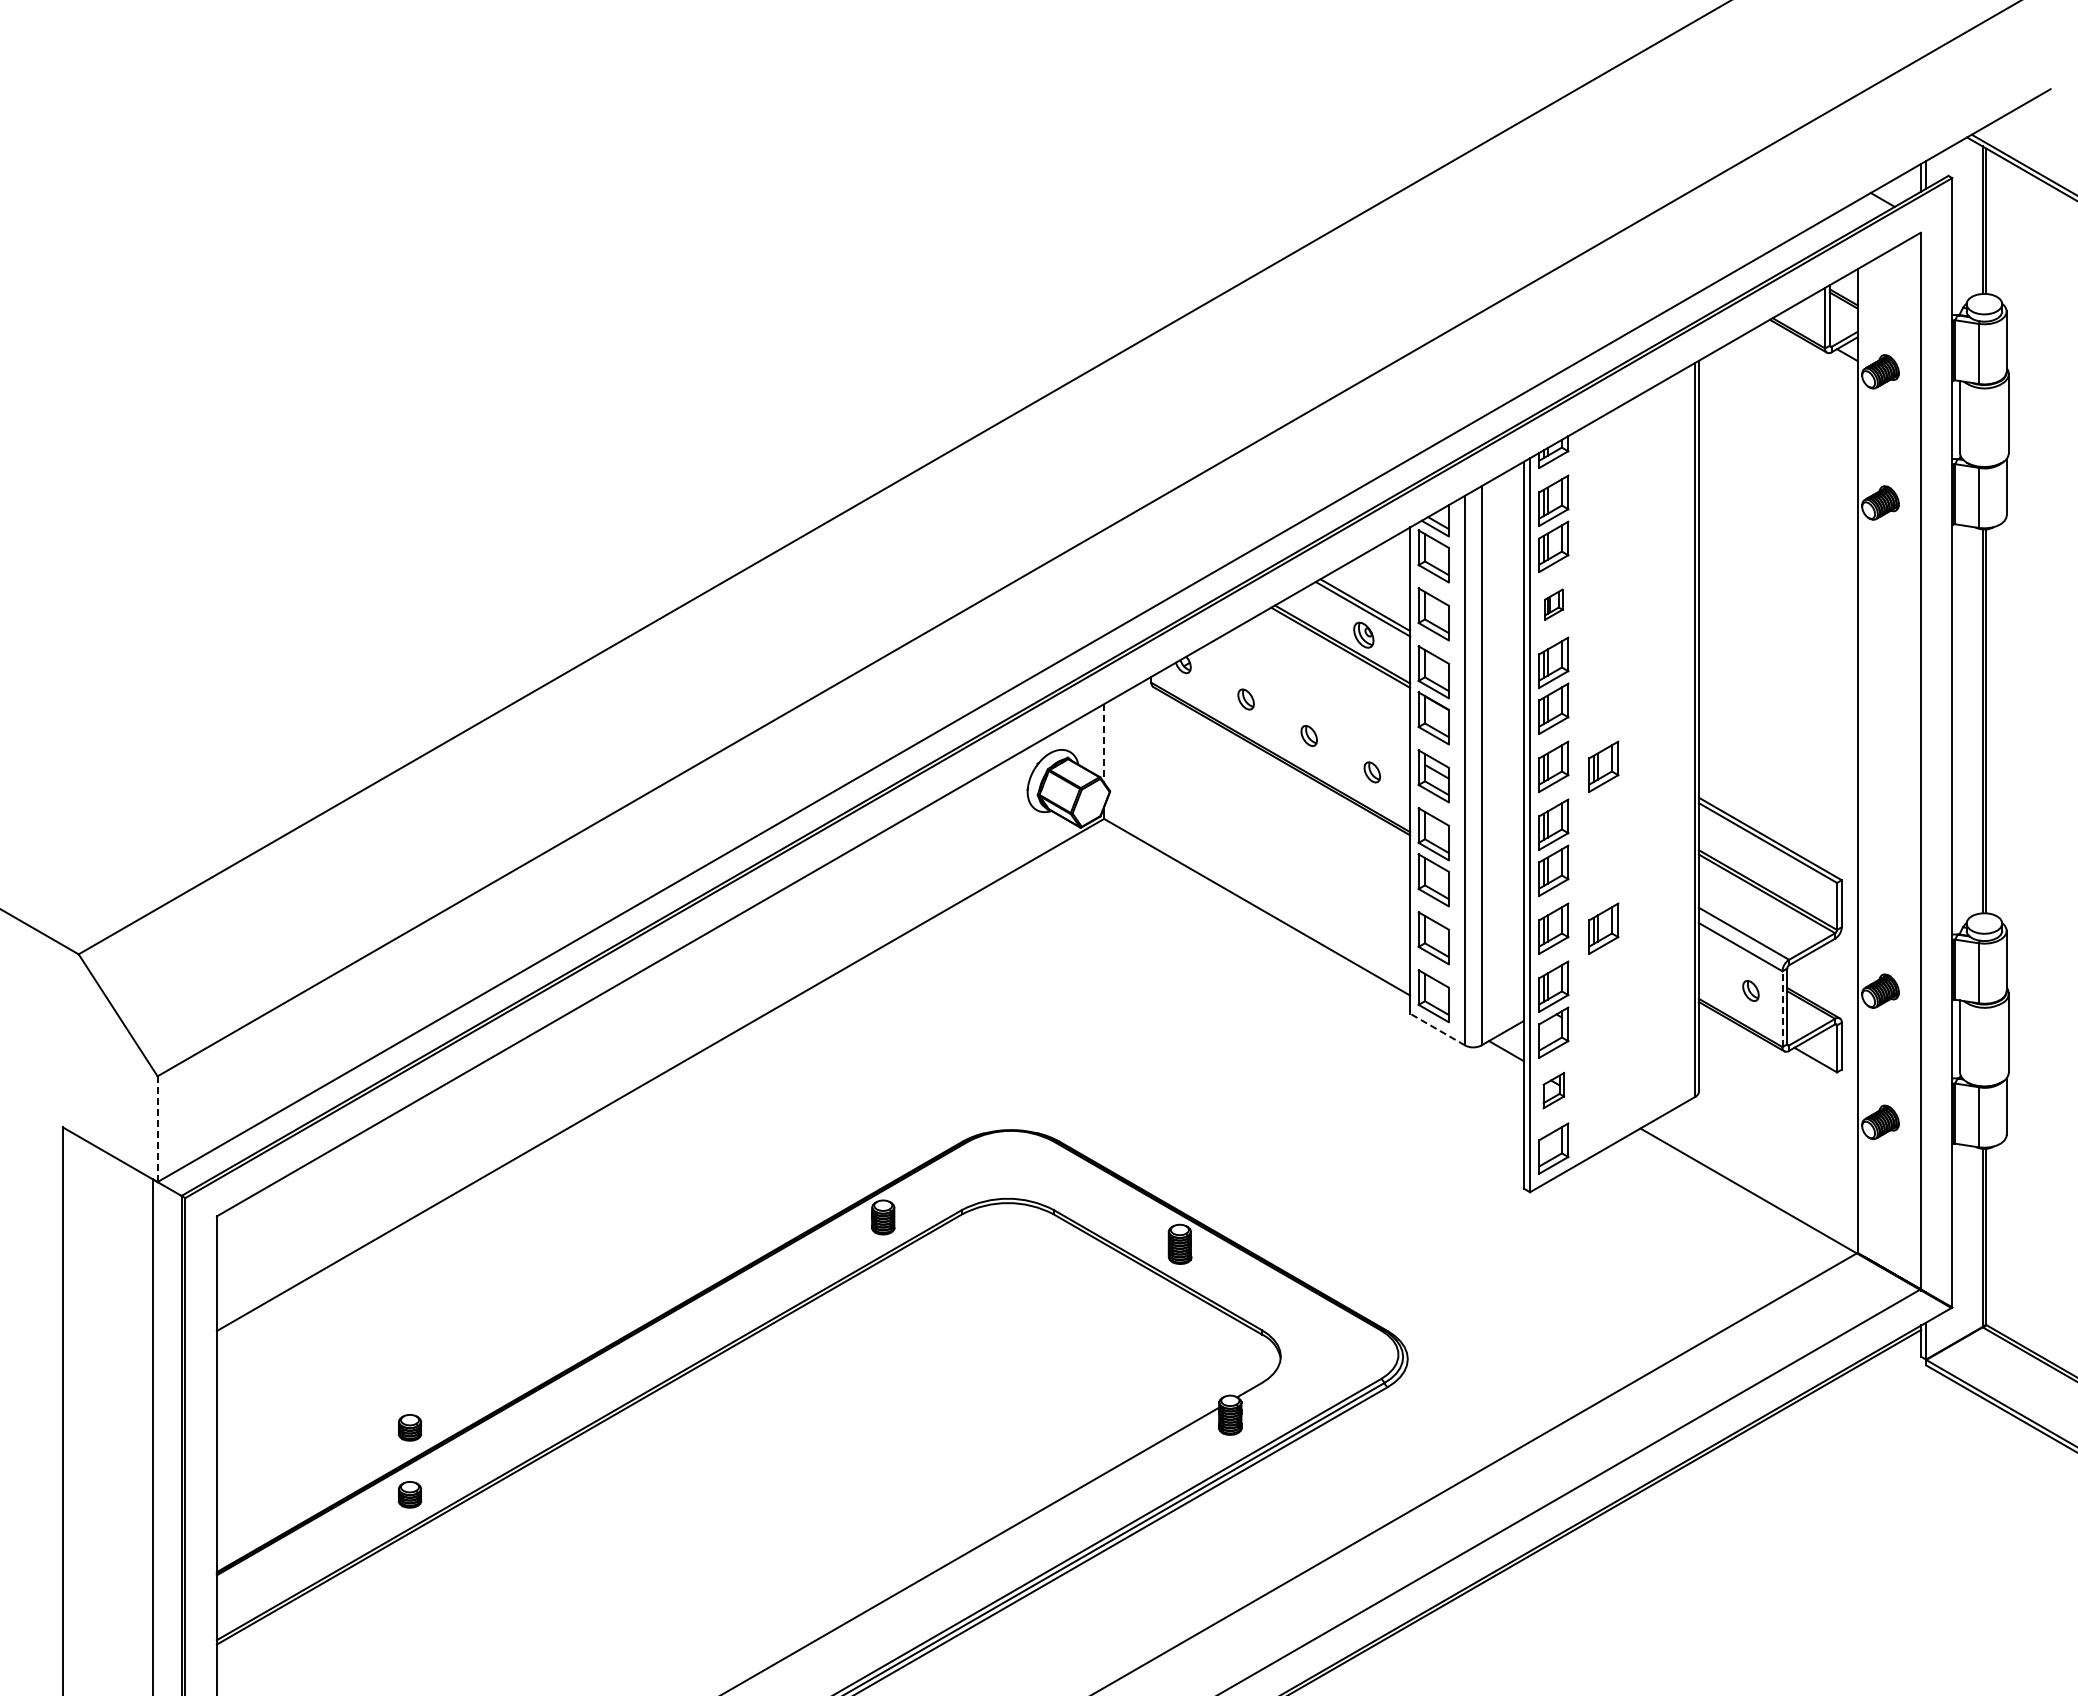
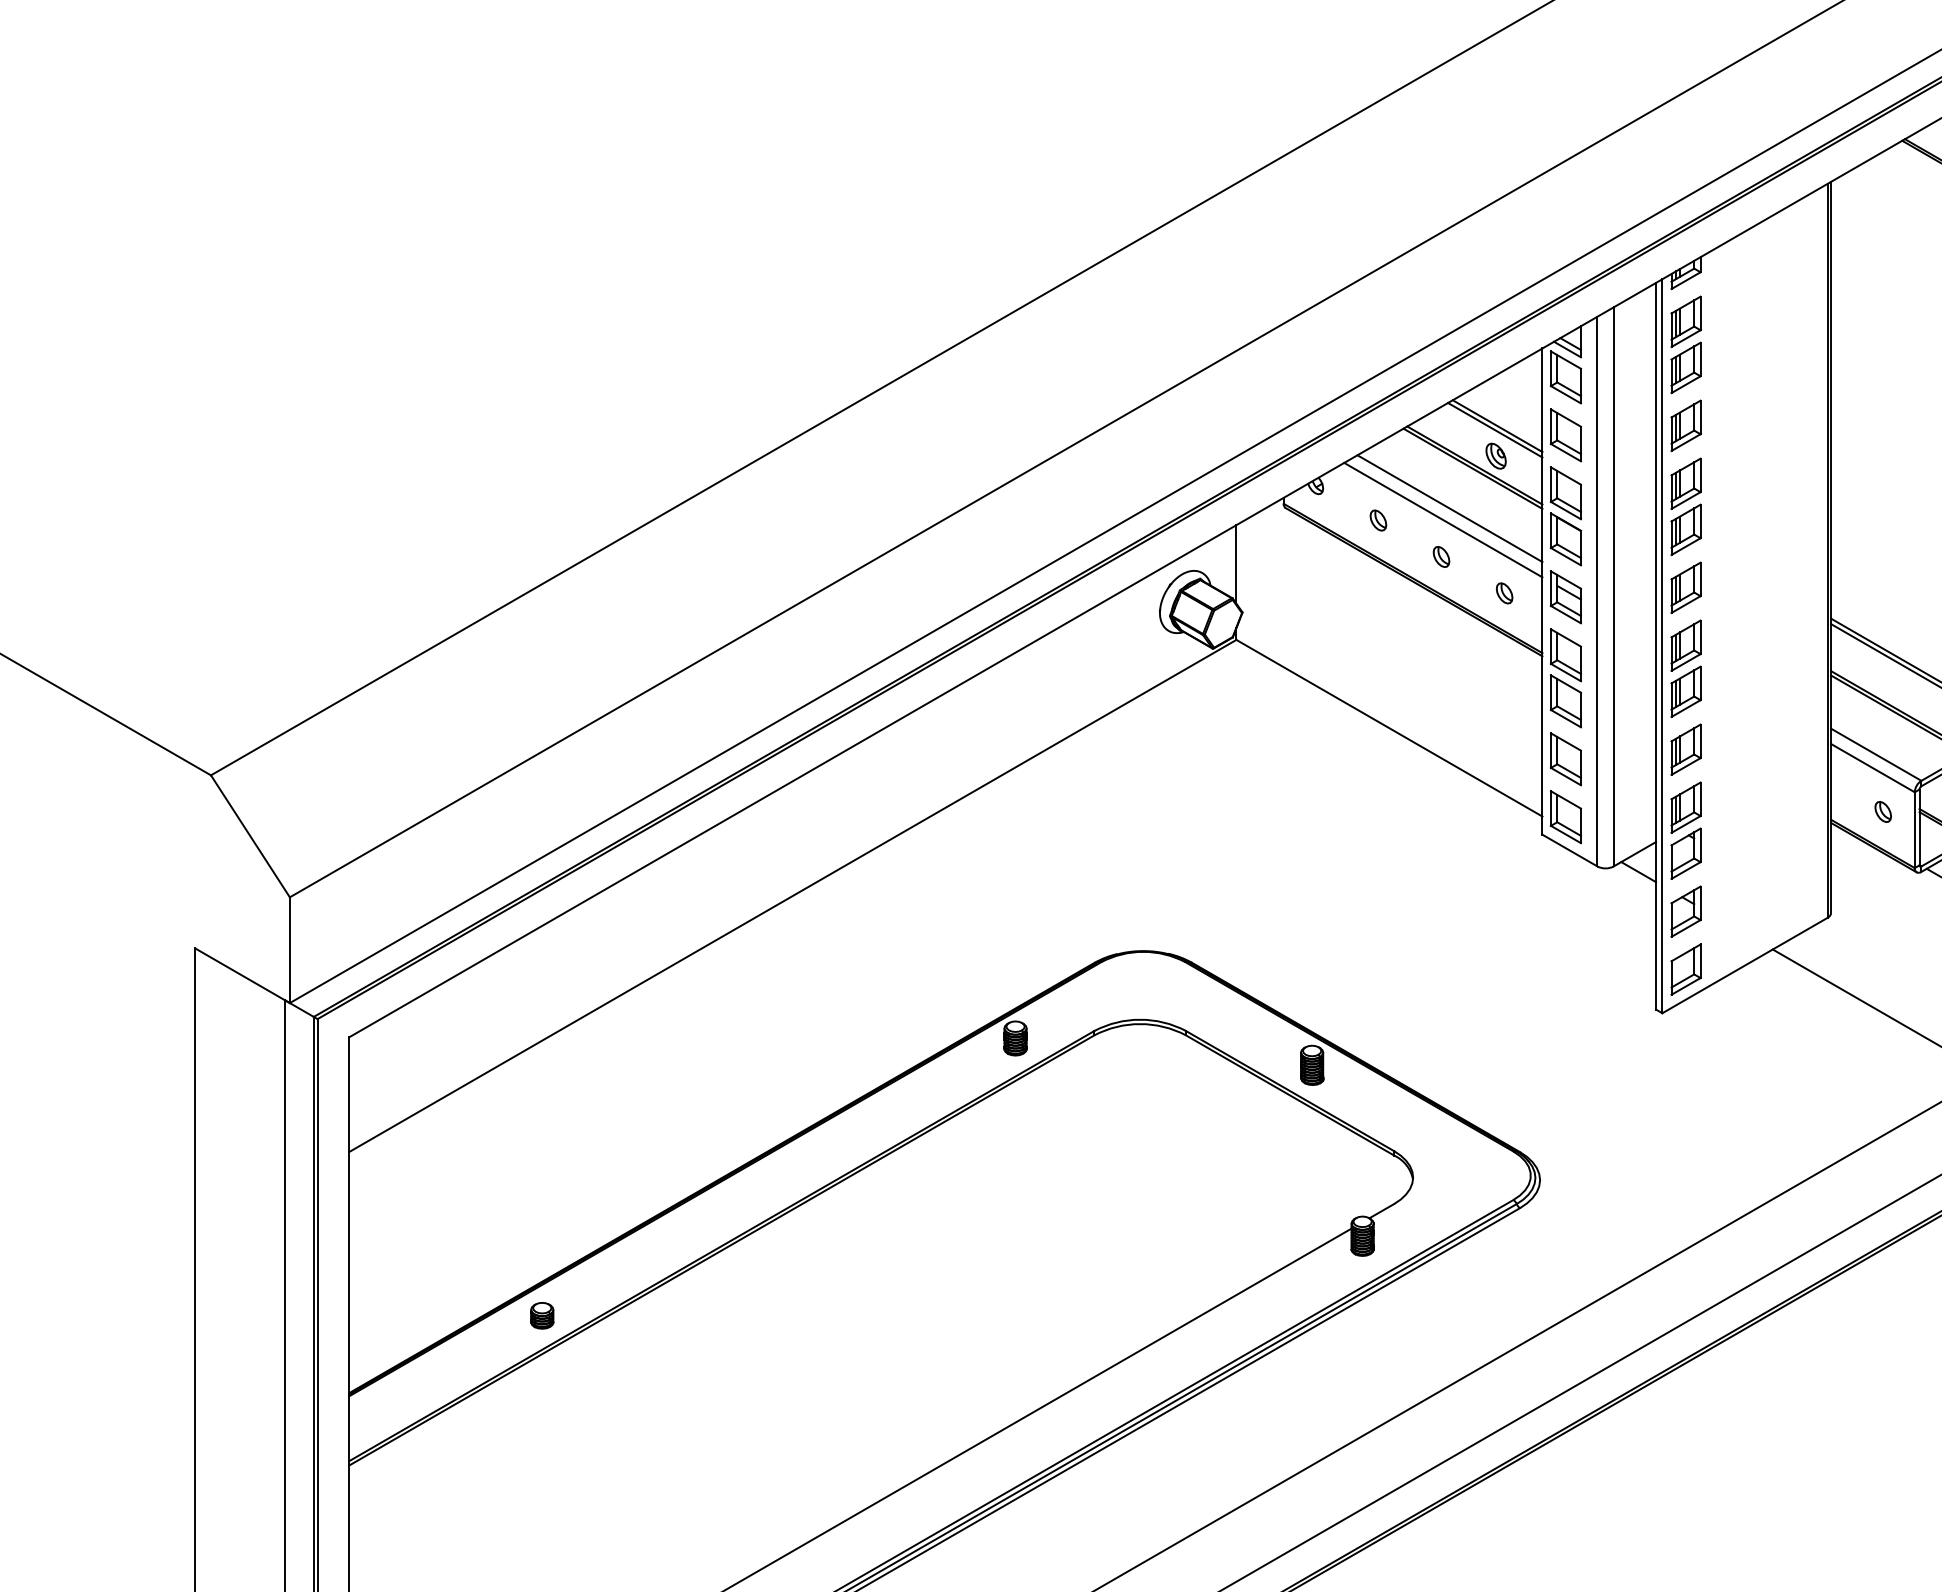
part: (1553, 604) -> (1685, 425), size x1.67
line: (1317, 687) -> (1449, 508), added
line: (1310, 698) -> (1442, 519), added
line: (1104, 743) -> (1236, 564), dashed -> solid
part: (1603, 766) -> (1735, 587), removed
part: (1603, 928) -> (1735, 749), removed
line: (1782, 1009) -> (1914, 830), dashed -> solid
line: (1437, 1029) -> (1569, 850), dashed -> solid
part: (1553, 1090) -> (1685, 911), size x1.43
line: (157, 1129) -> (289, 950), dashed -> solid
part: (409, 1427) -> (541, 1248), removed

